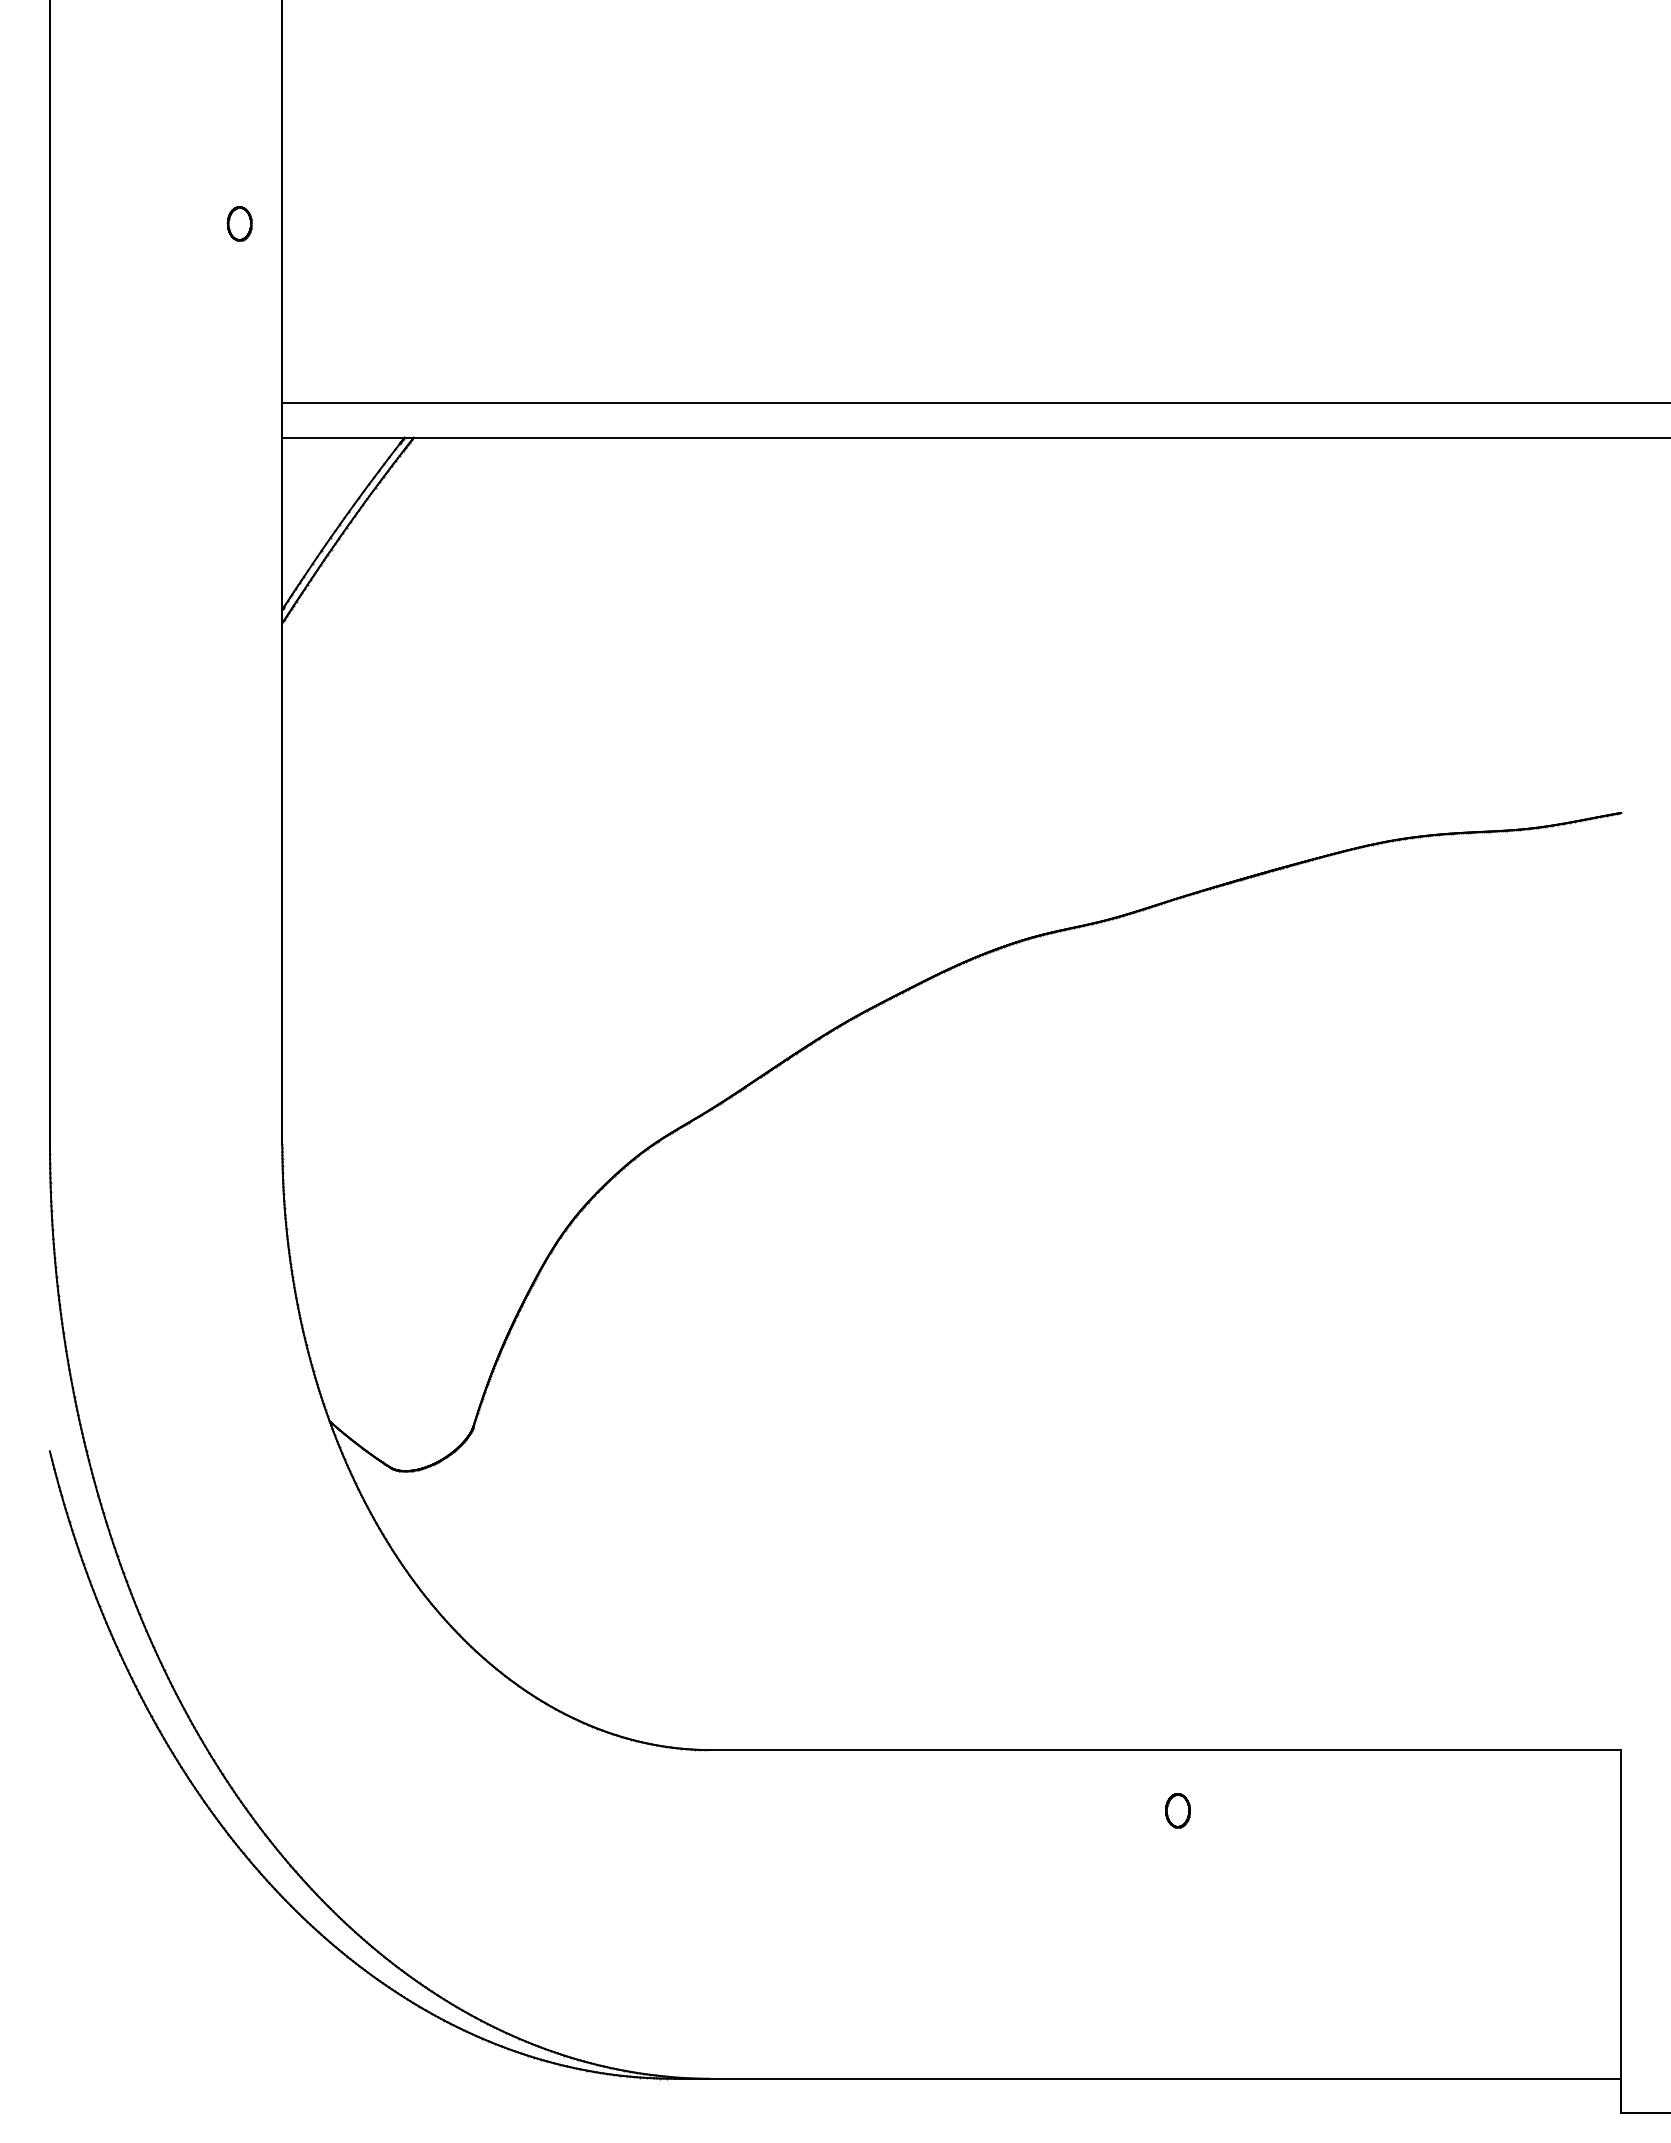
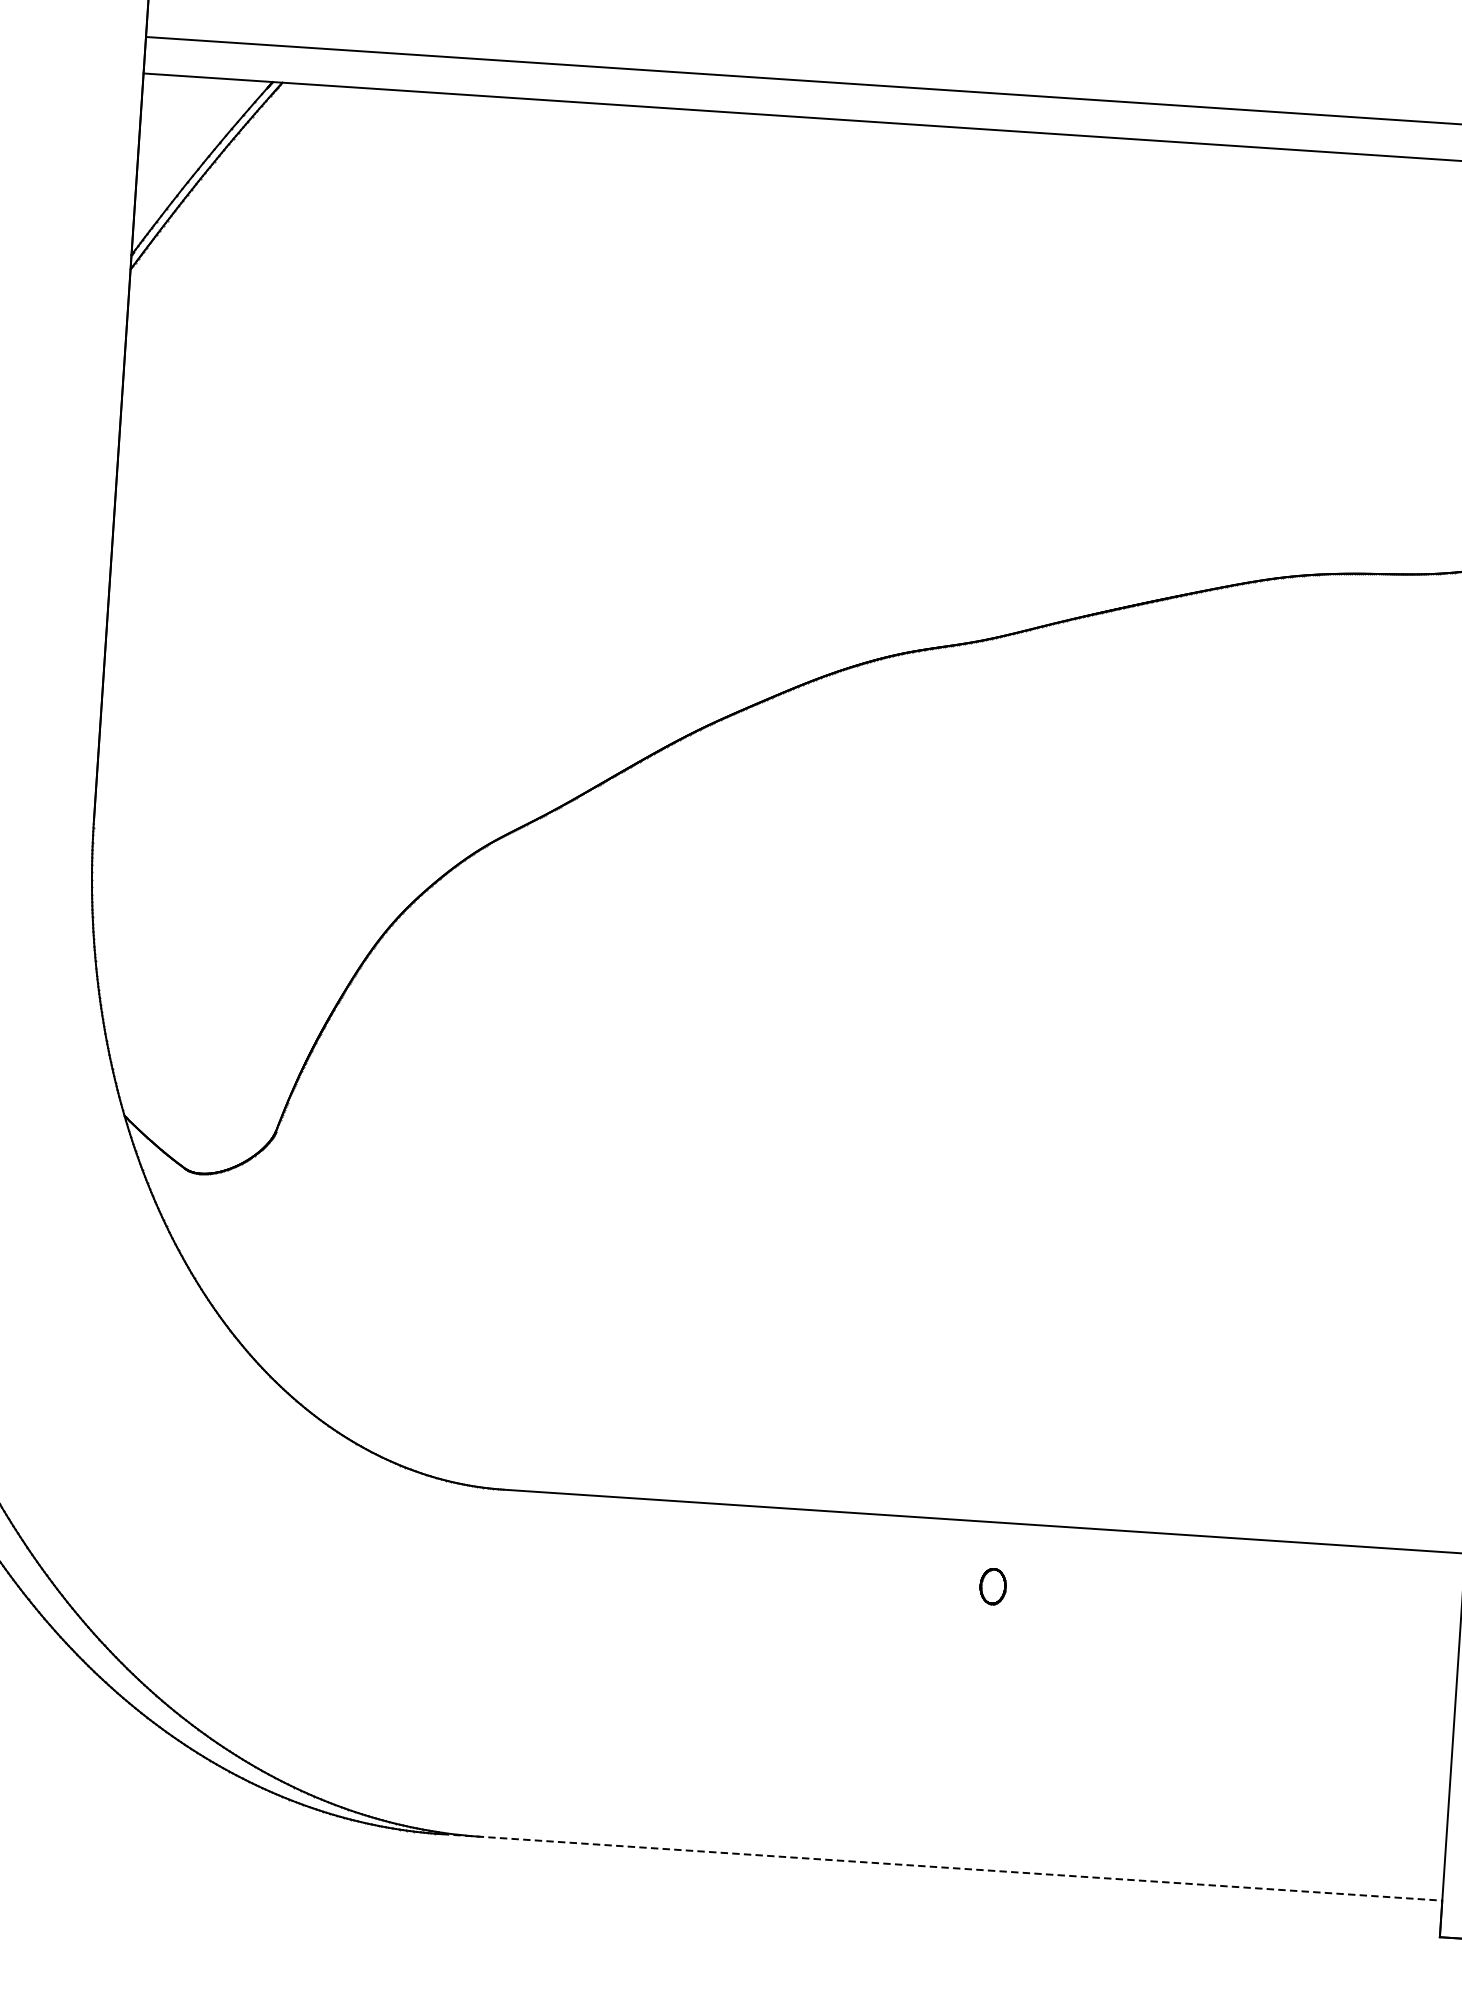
line: (1147, 2078) -> (942, 1867), solid -> dashed

